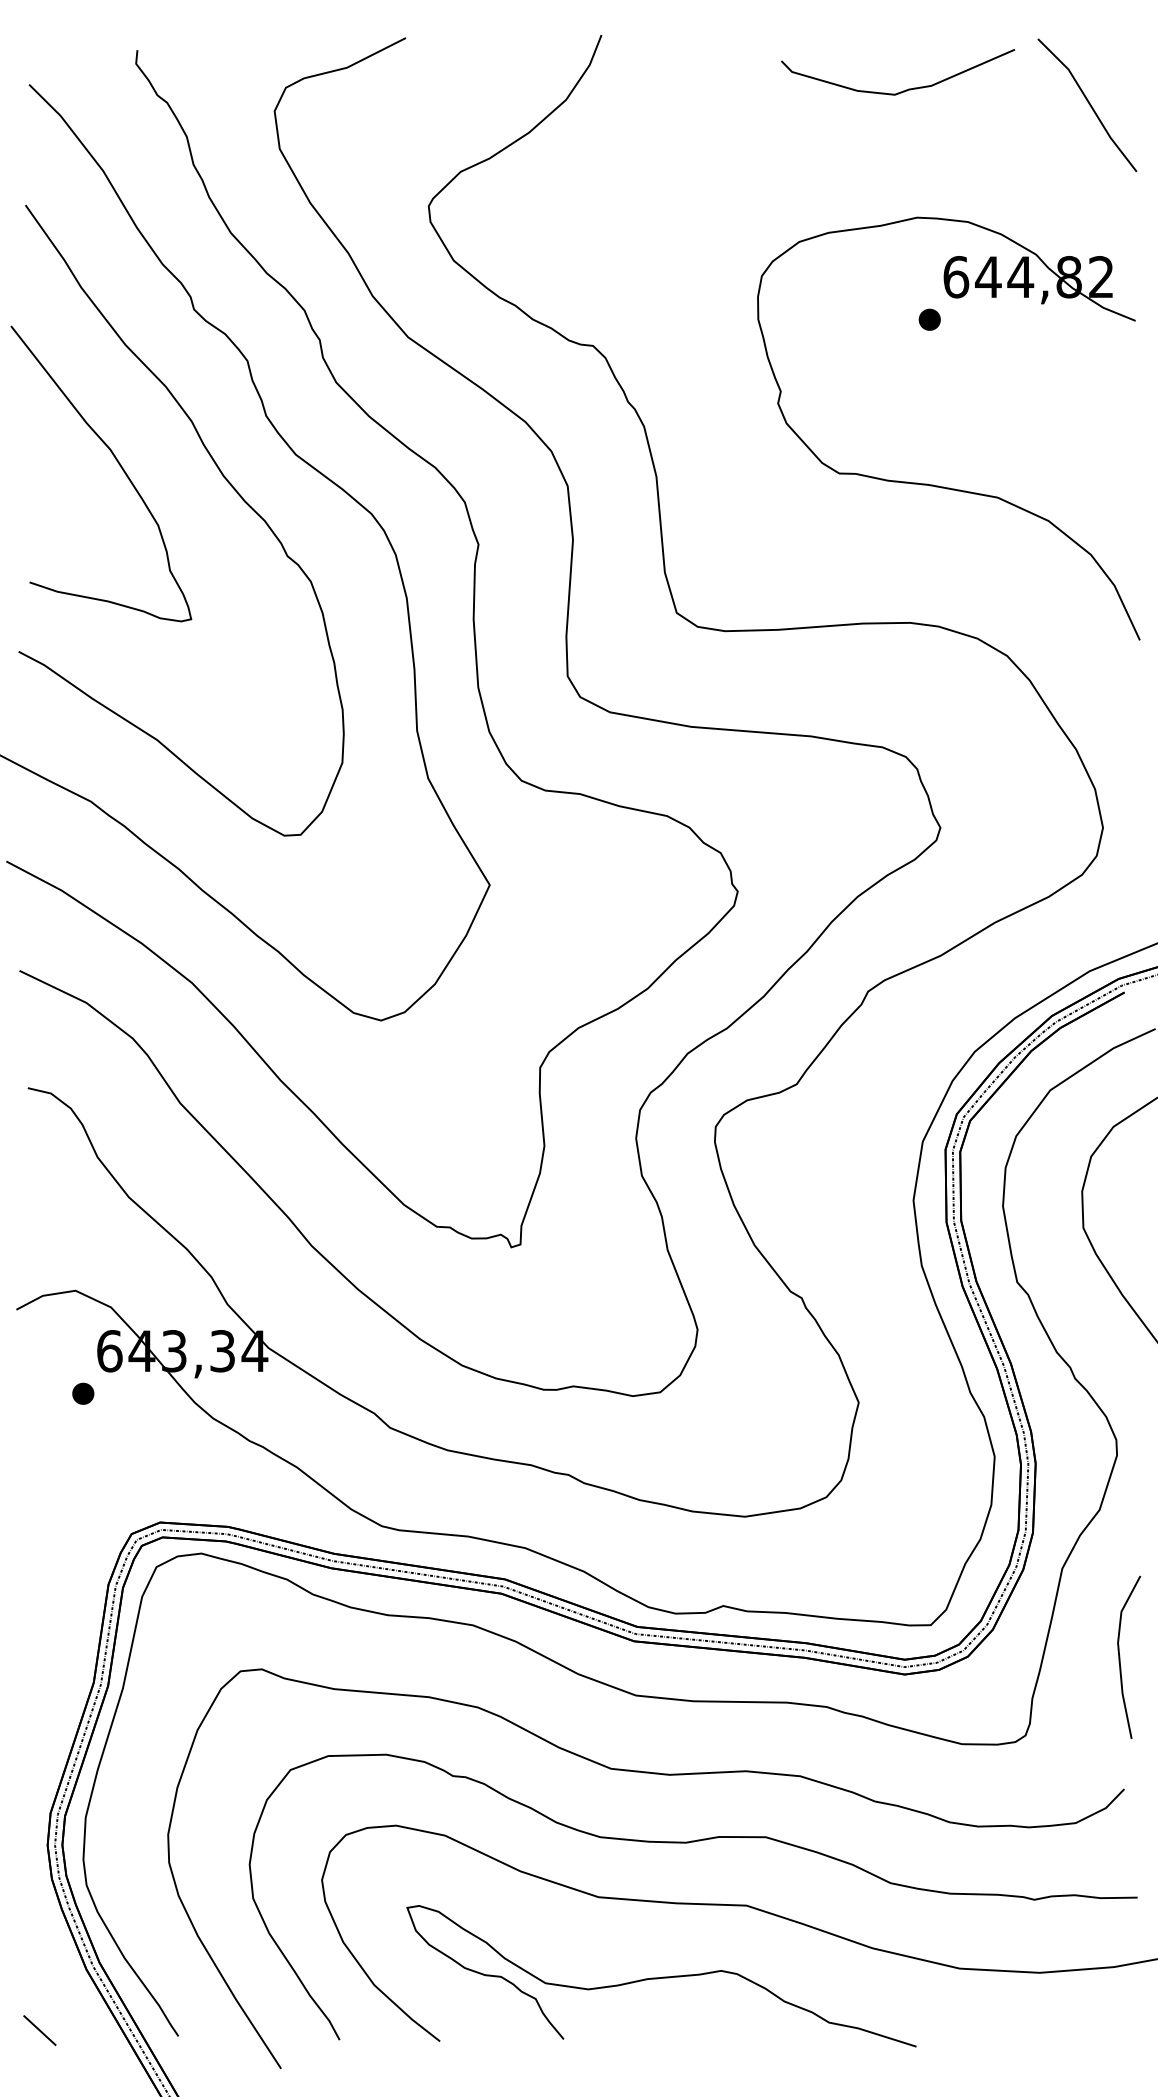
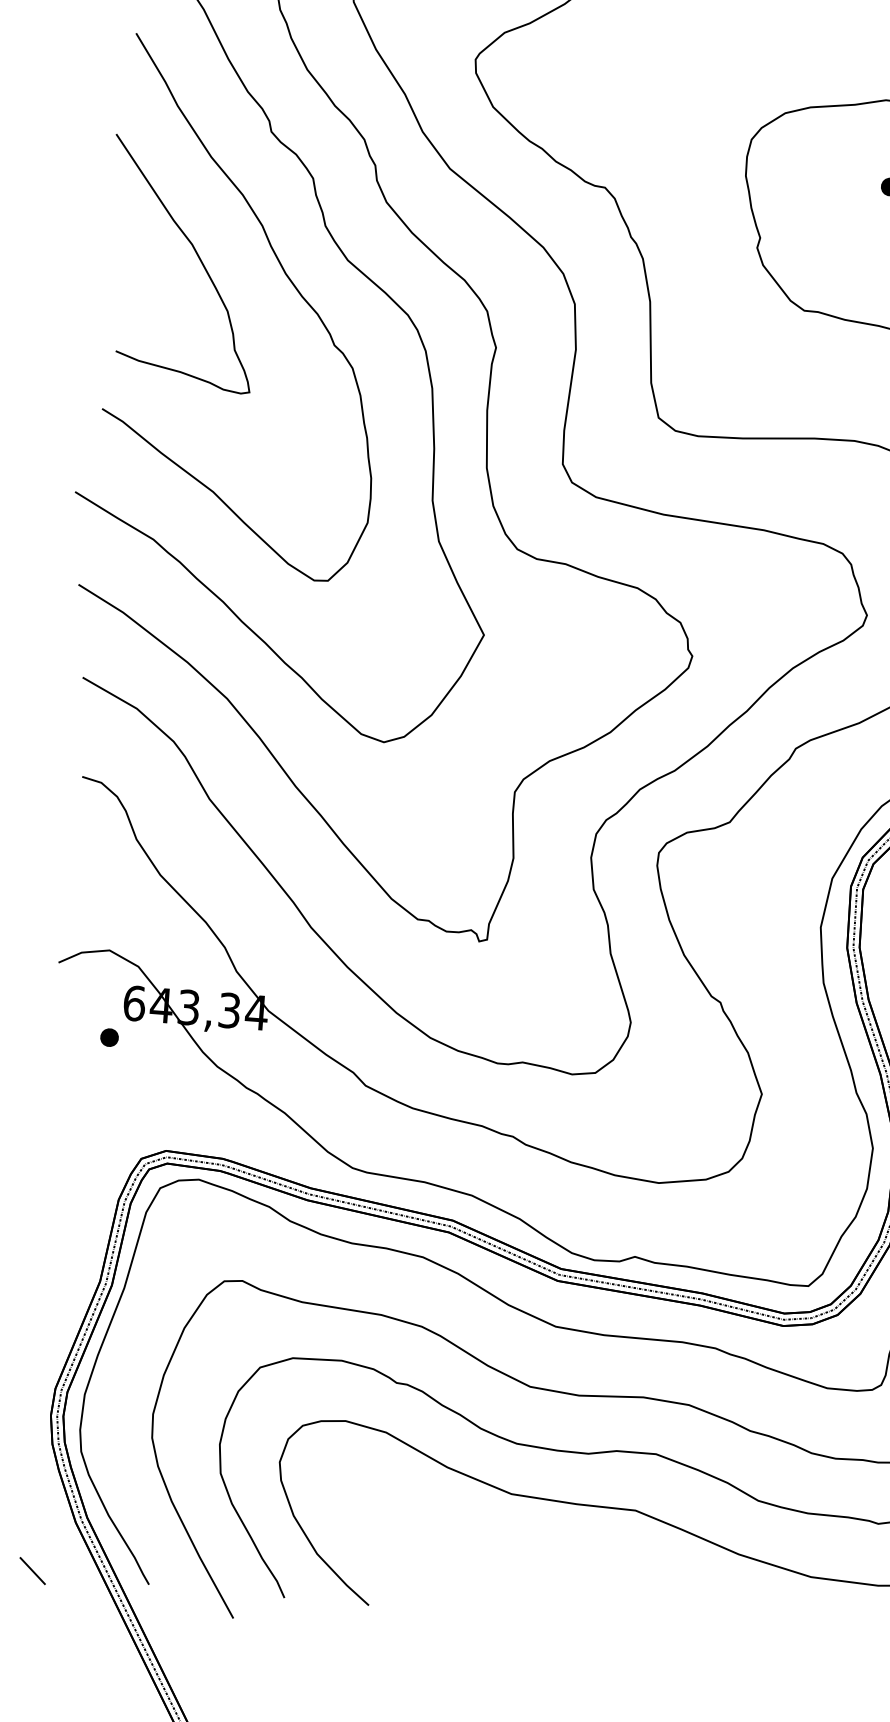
part: (661, 1976) -> (559, 1564), removed

